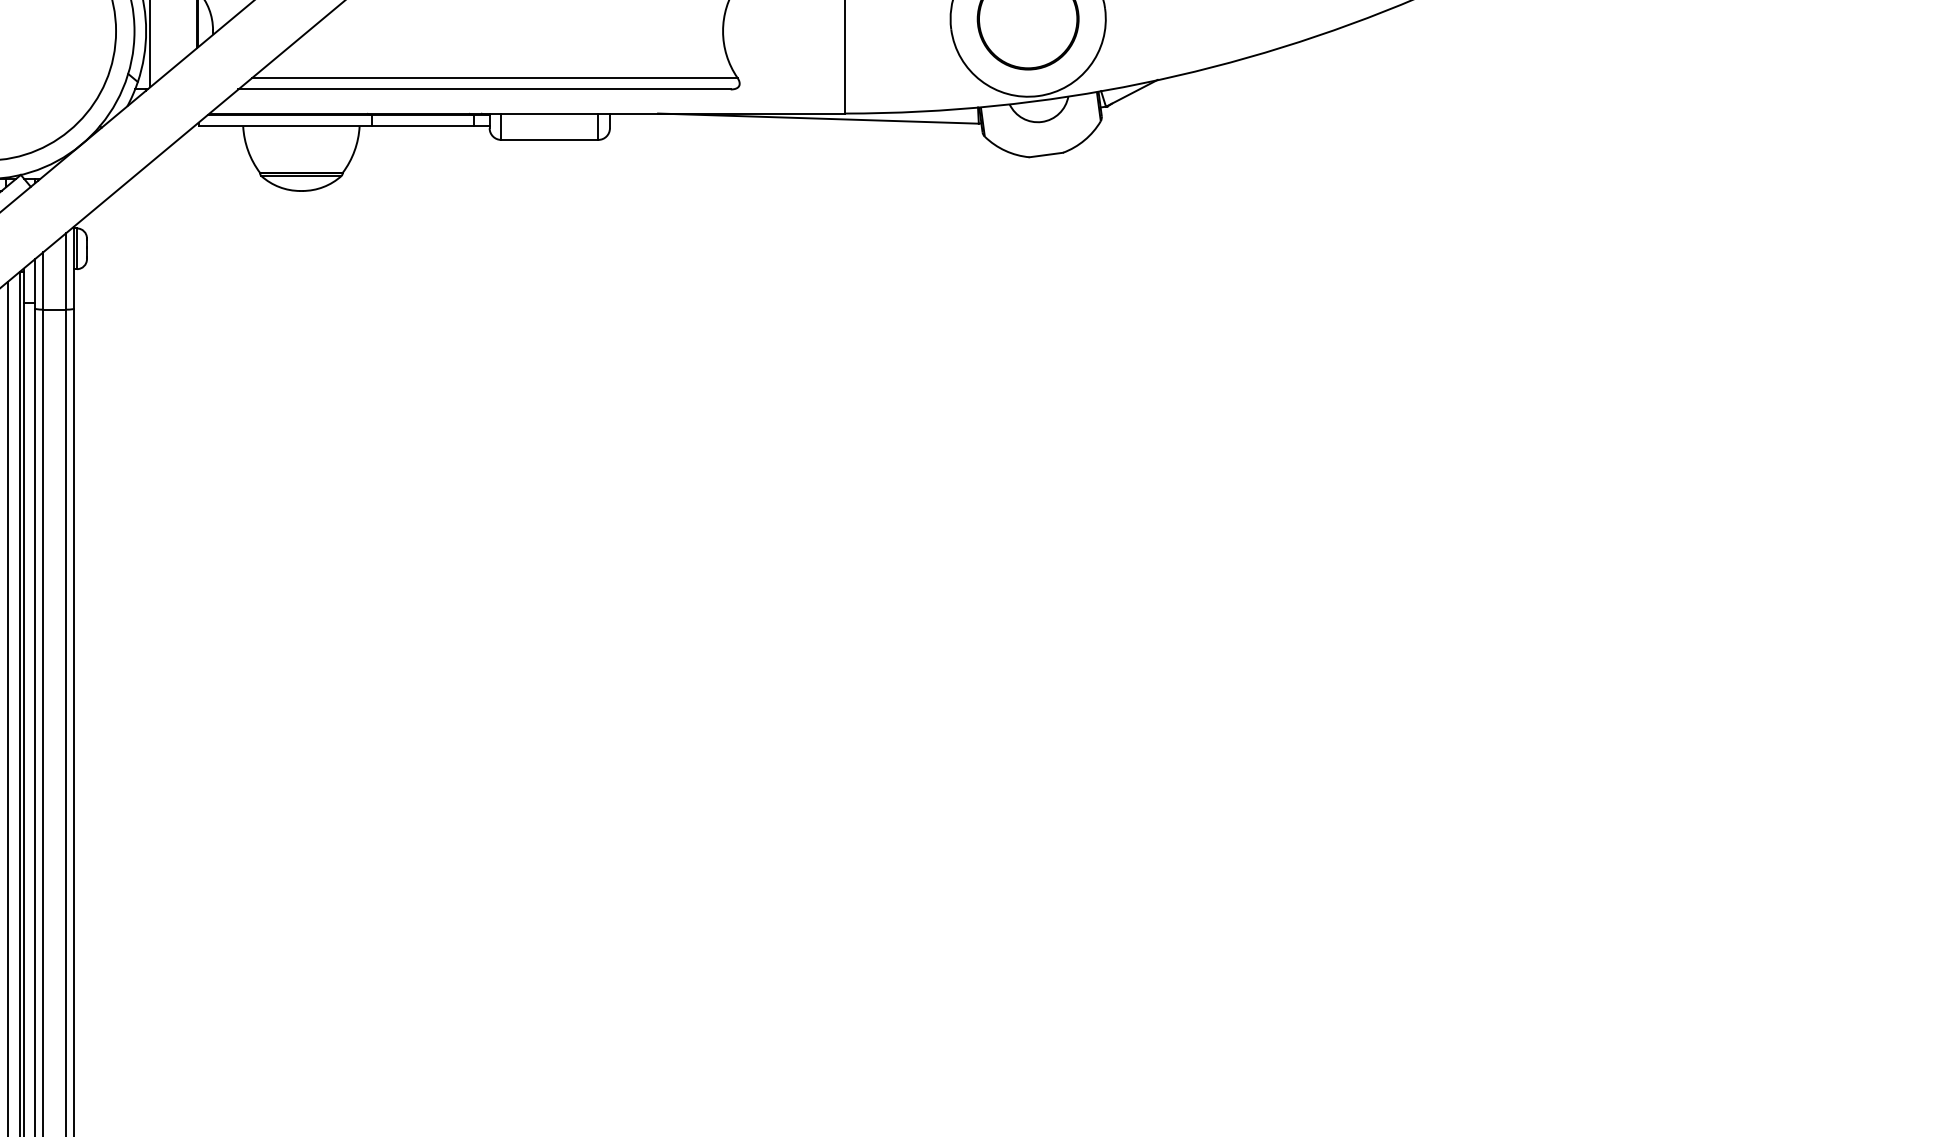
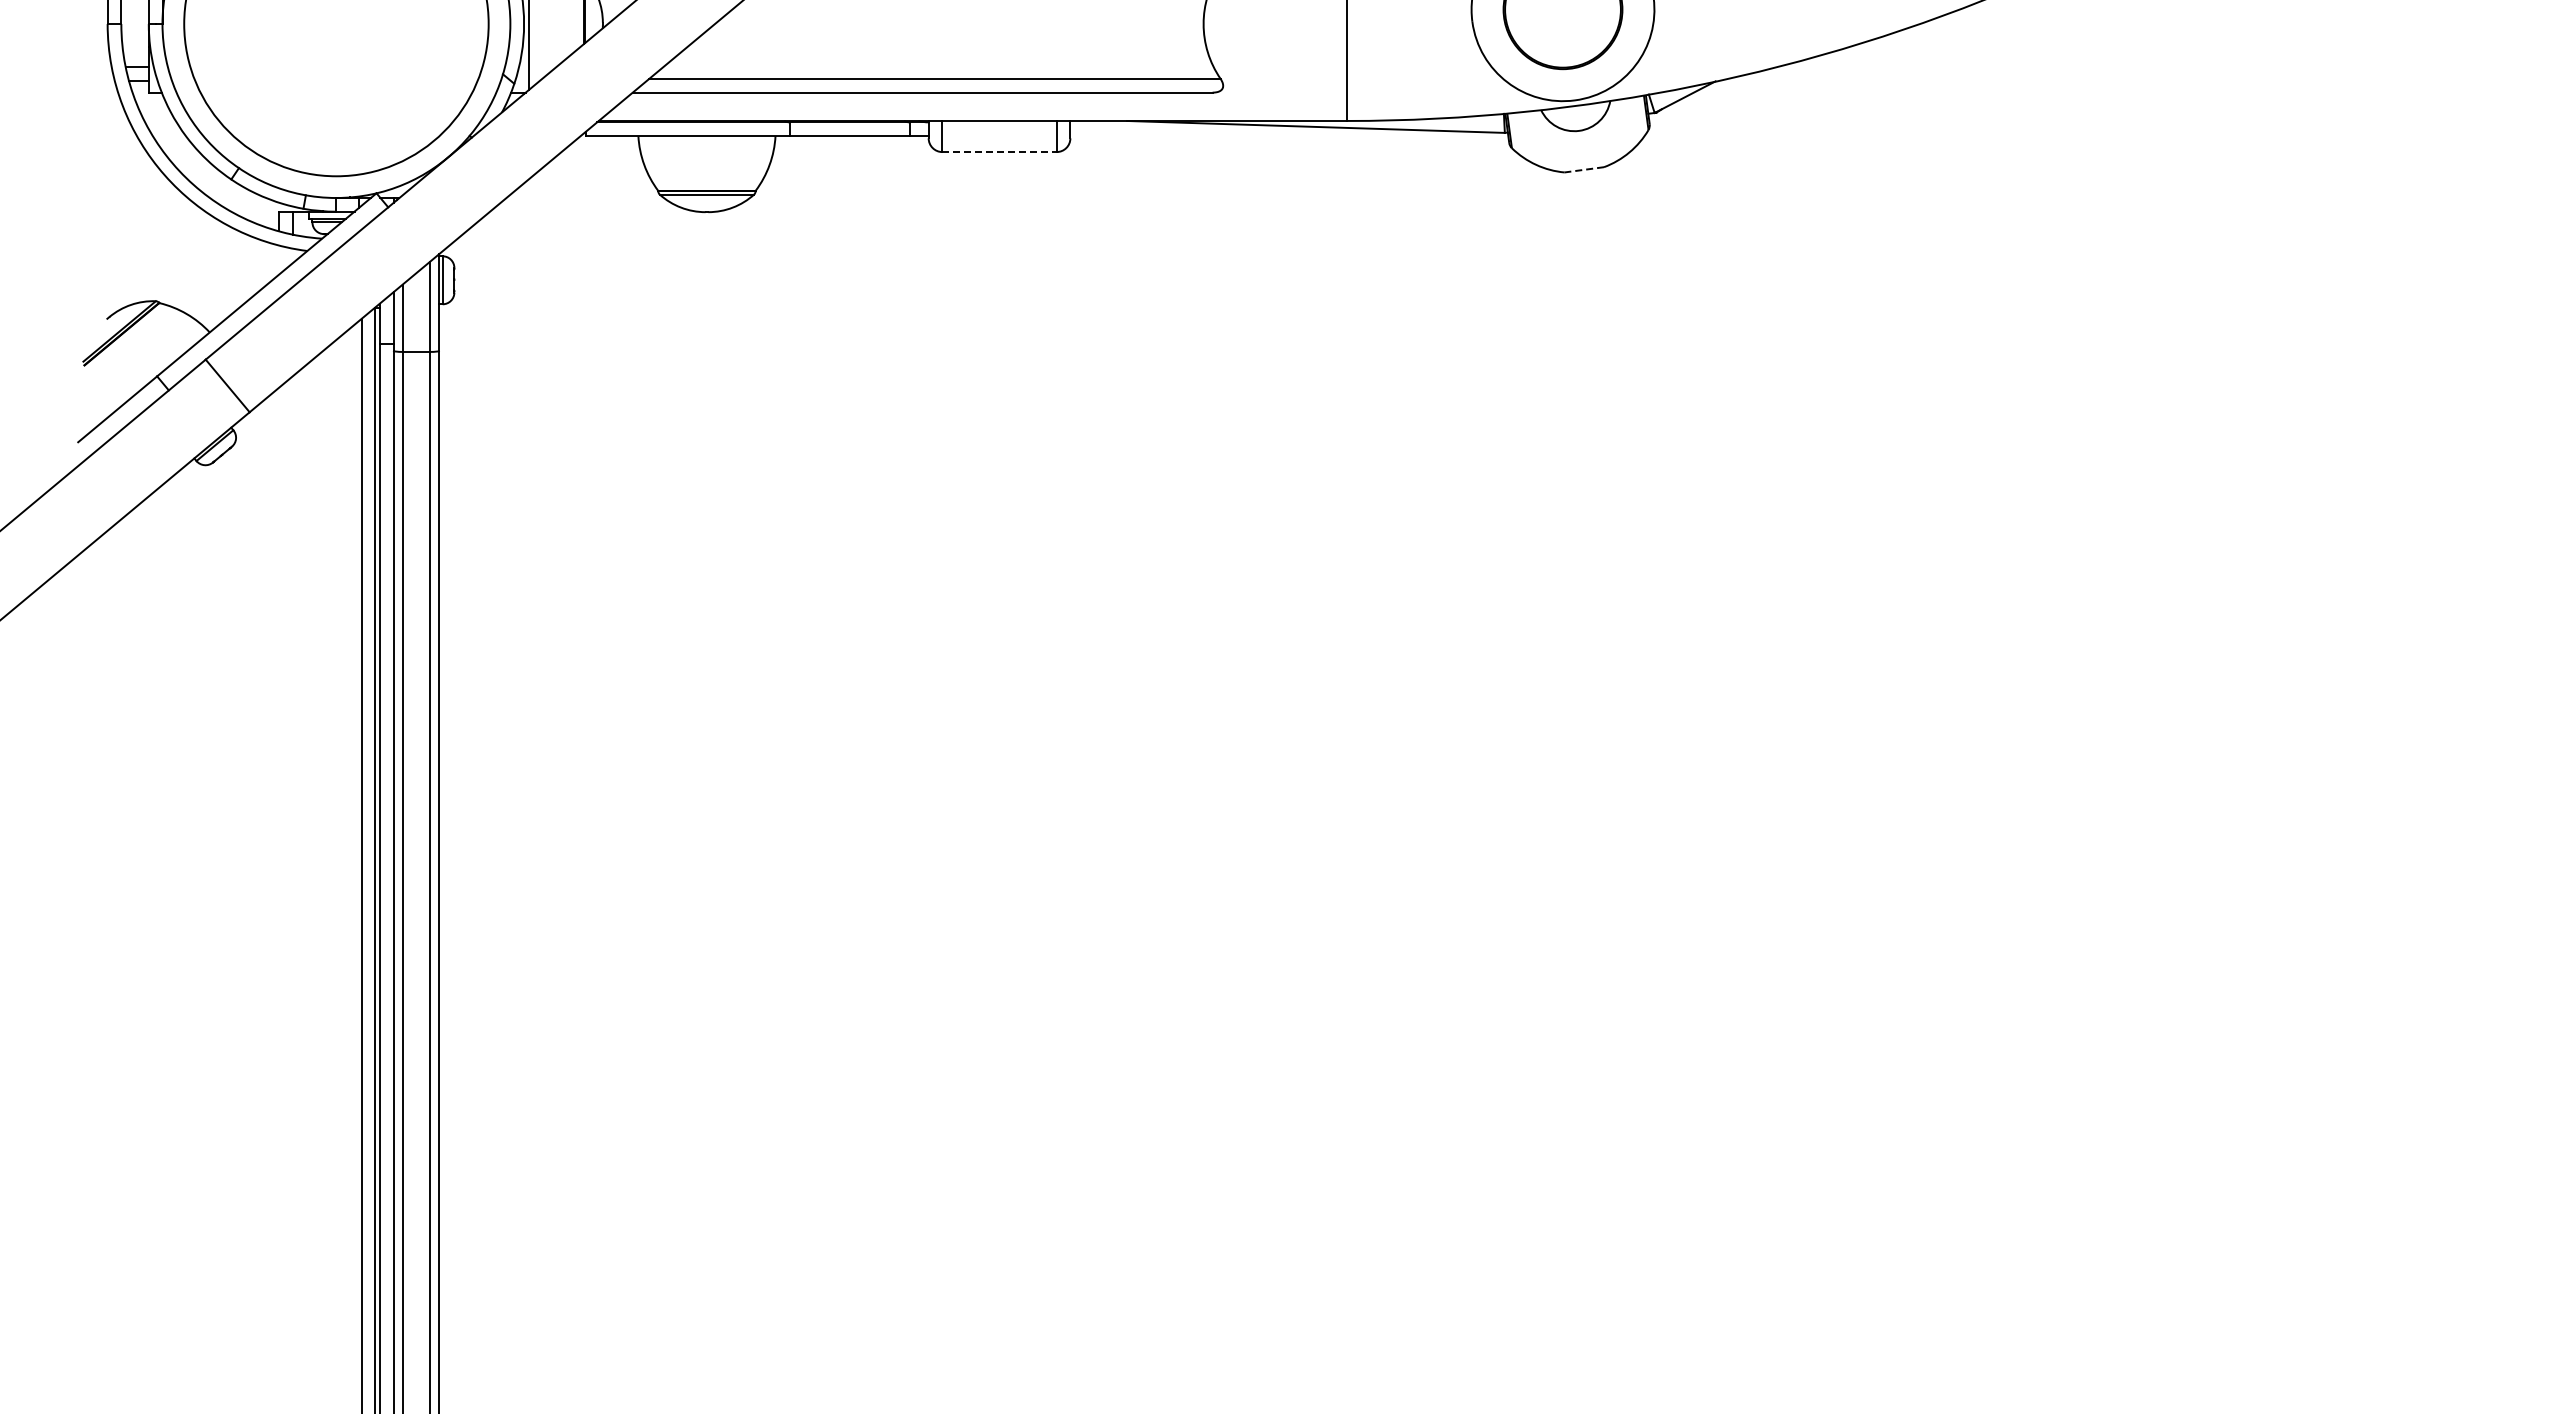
line: (550, 140) -> (1000, 152), solid -> dashed
line: (1046, 154) -> (1584, 169), solid -> dashed

